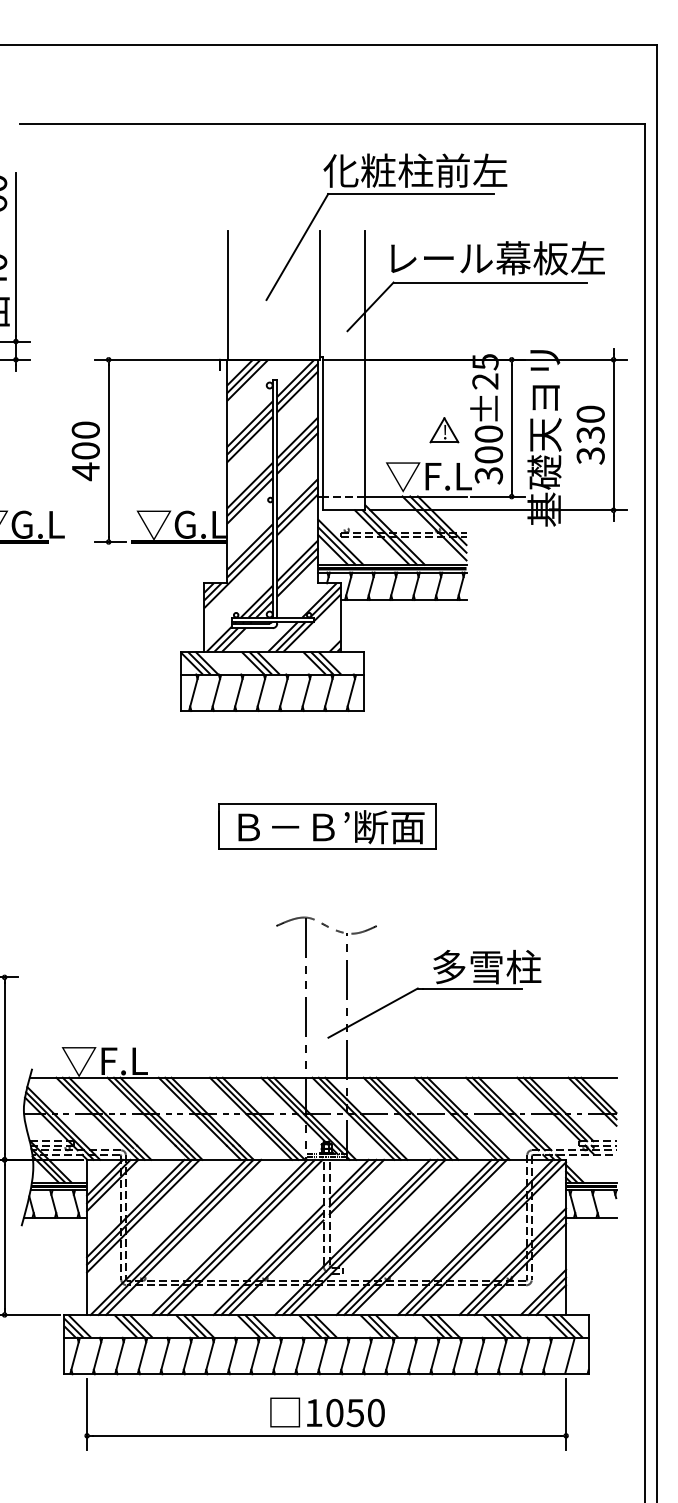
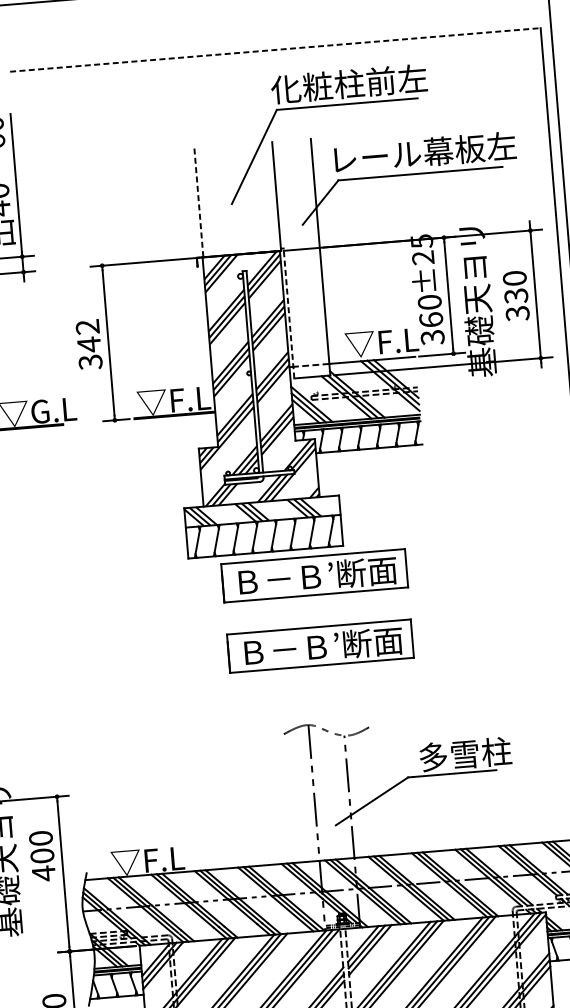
line: (332, 123) -> (275, 49), solid -> dashed
line: (227, 295) -> (198, 202), solid -> dashed
part: (444, 430) -> (391, 302), removed
line: (322, 433) -> (288, 313), solid -> dashed
text: (85, 451) -> (88, 345), 400 -> 342
text: (488, 454) -> (430, 319), 300 -> 360
text: (199, 524) -> (190, 399), ▽G.L -> ▽F.L
part: (327, 743) -> (314, 575), added

